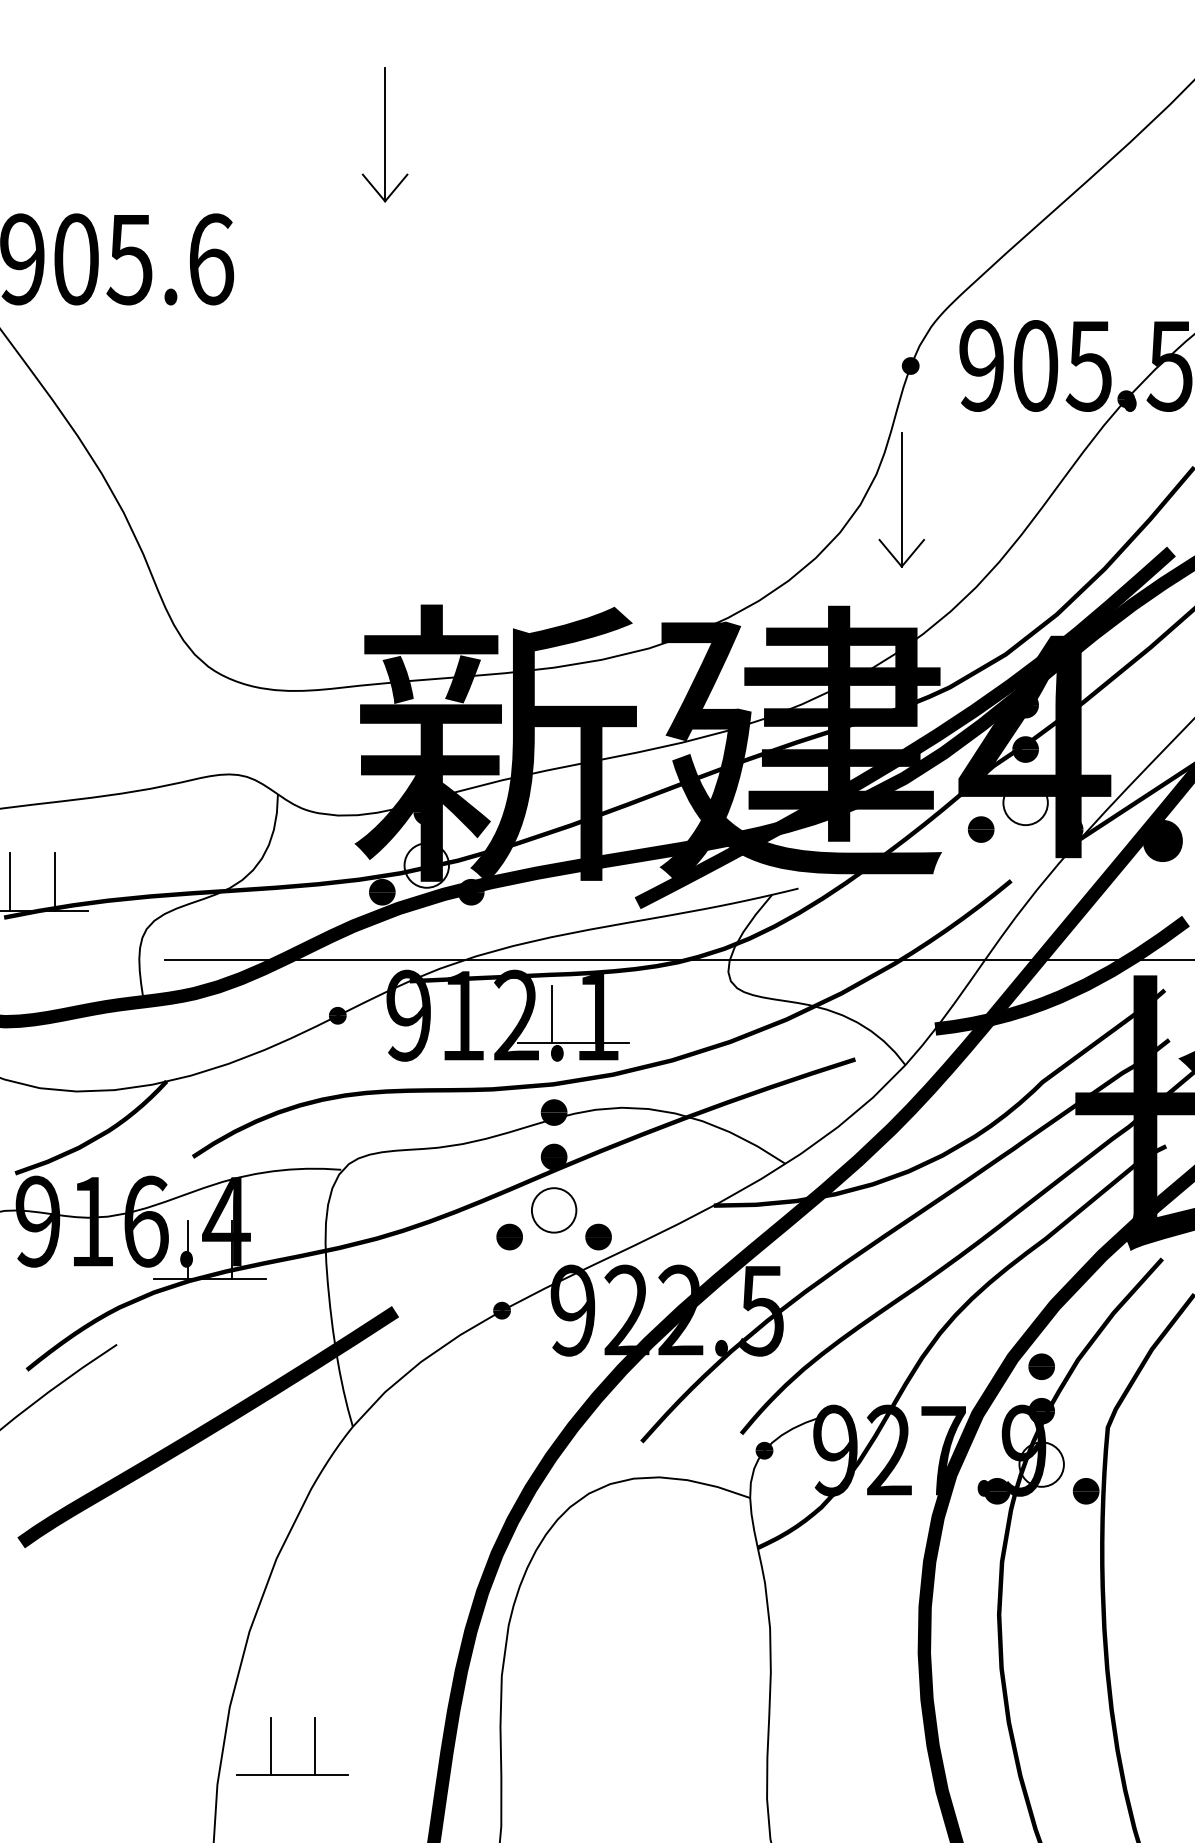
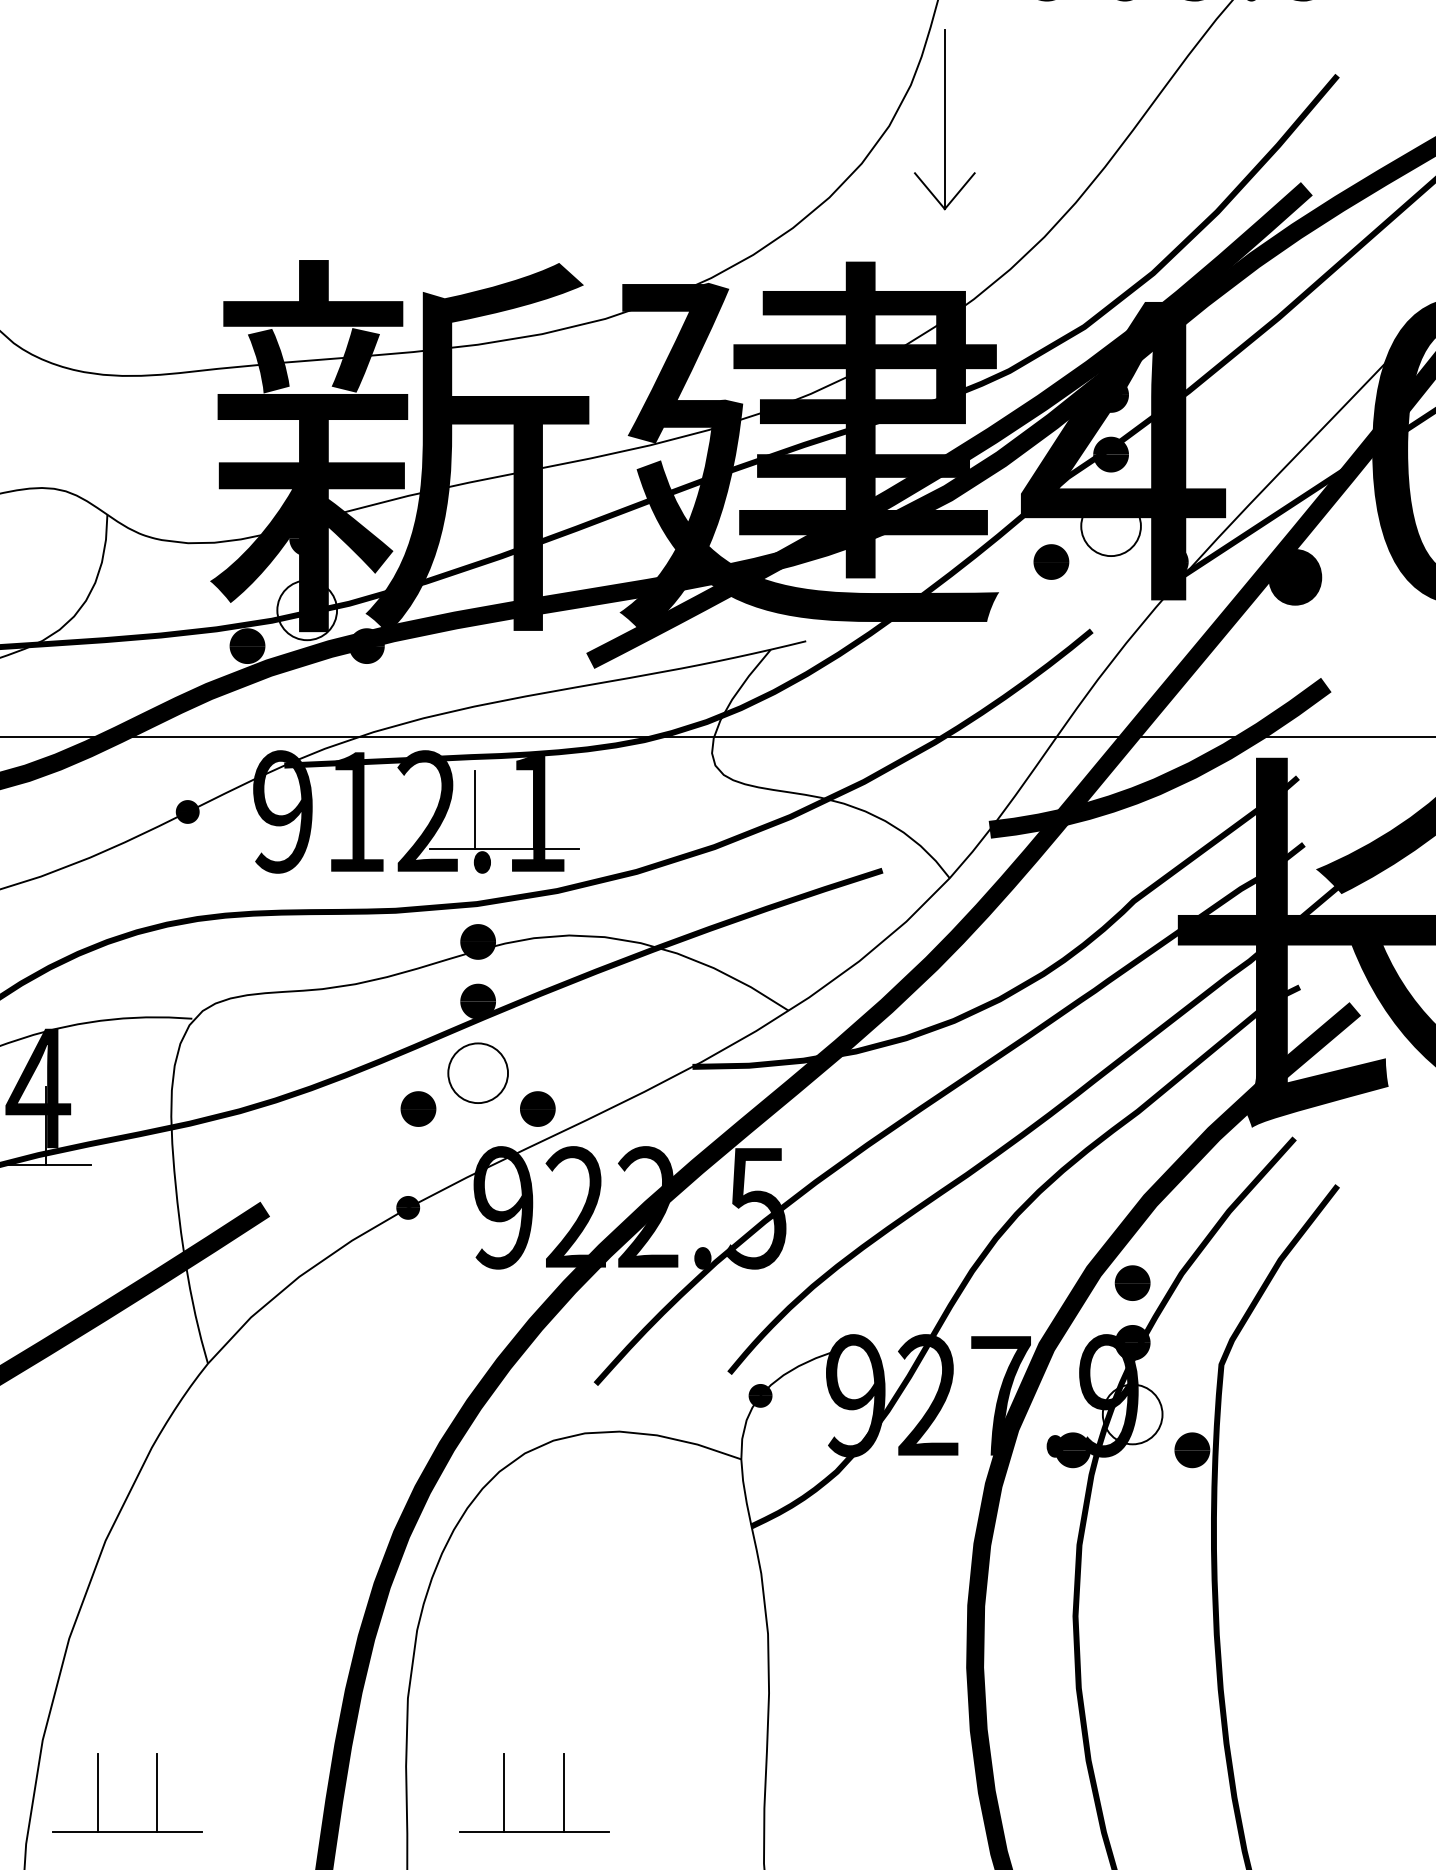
part: (574, 1746) -> (505, 1792), added

